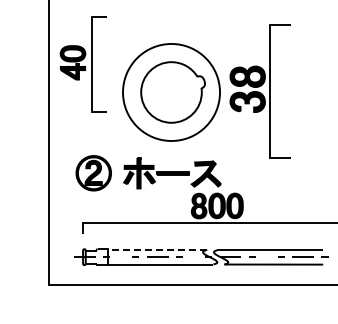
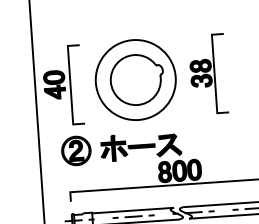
part: (82, 64) -> (62, 85), moved
part: (259, 91) -> (208, 74), size x0.71
line: (157, 250) -> (133, 210), dashed -> solid

